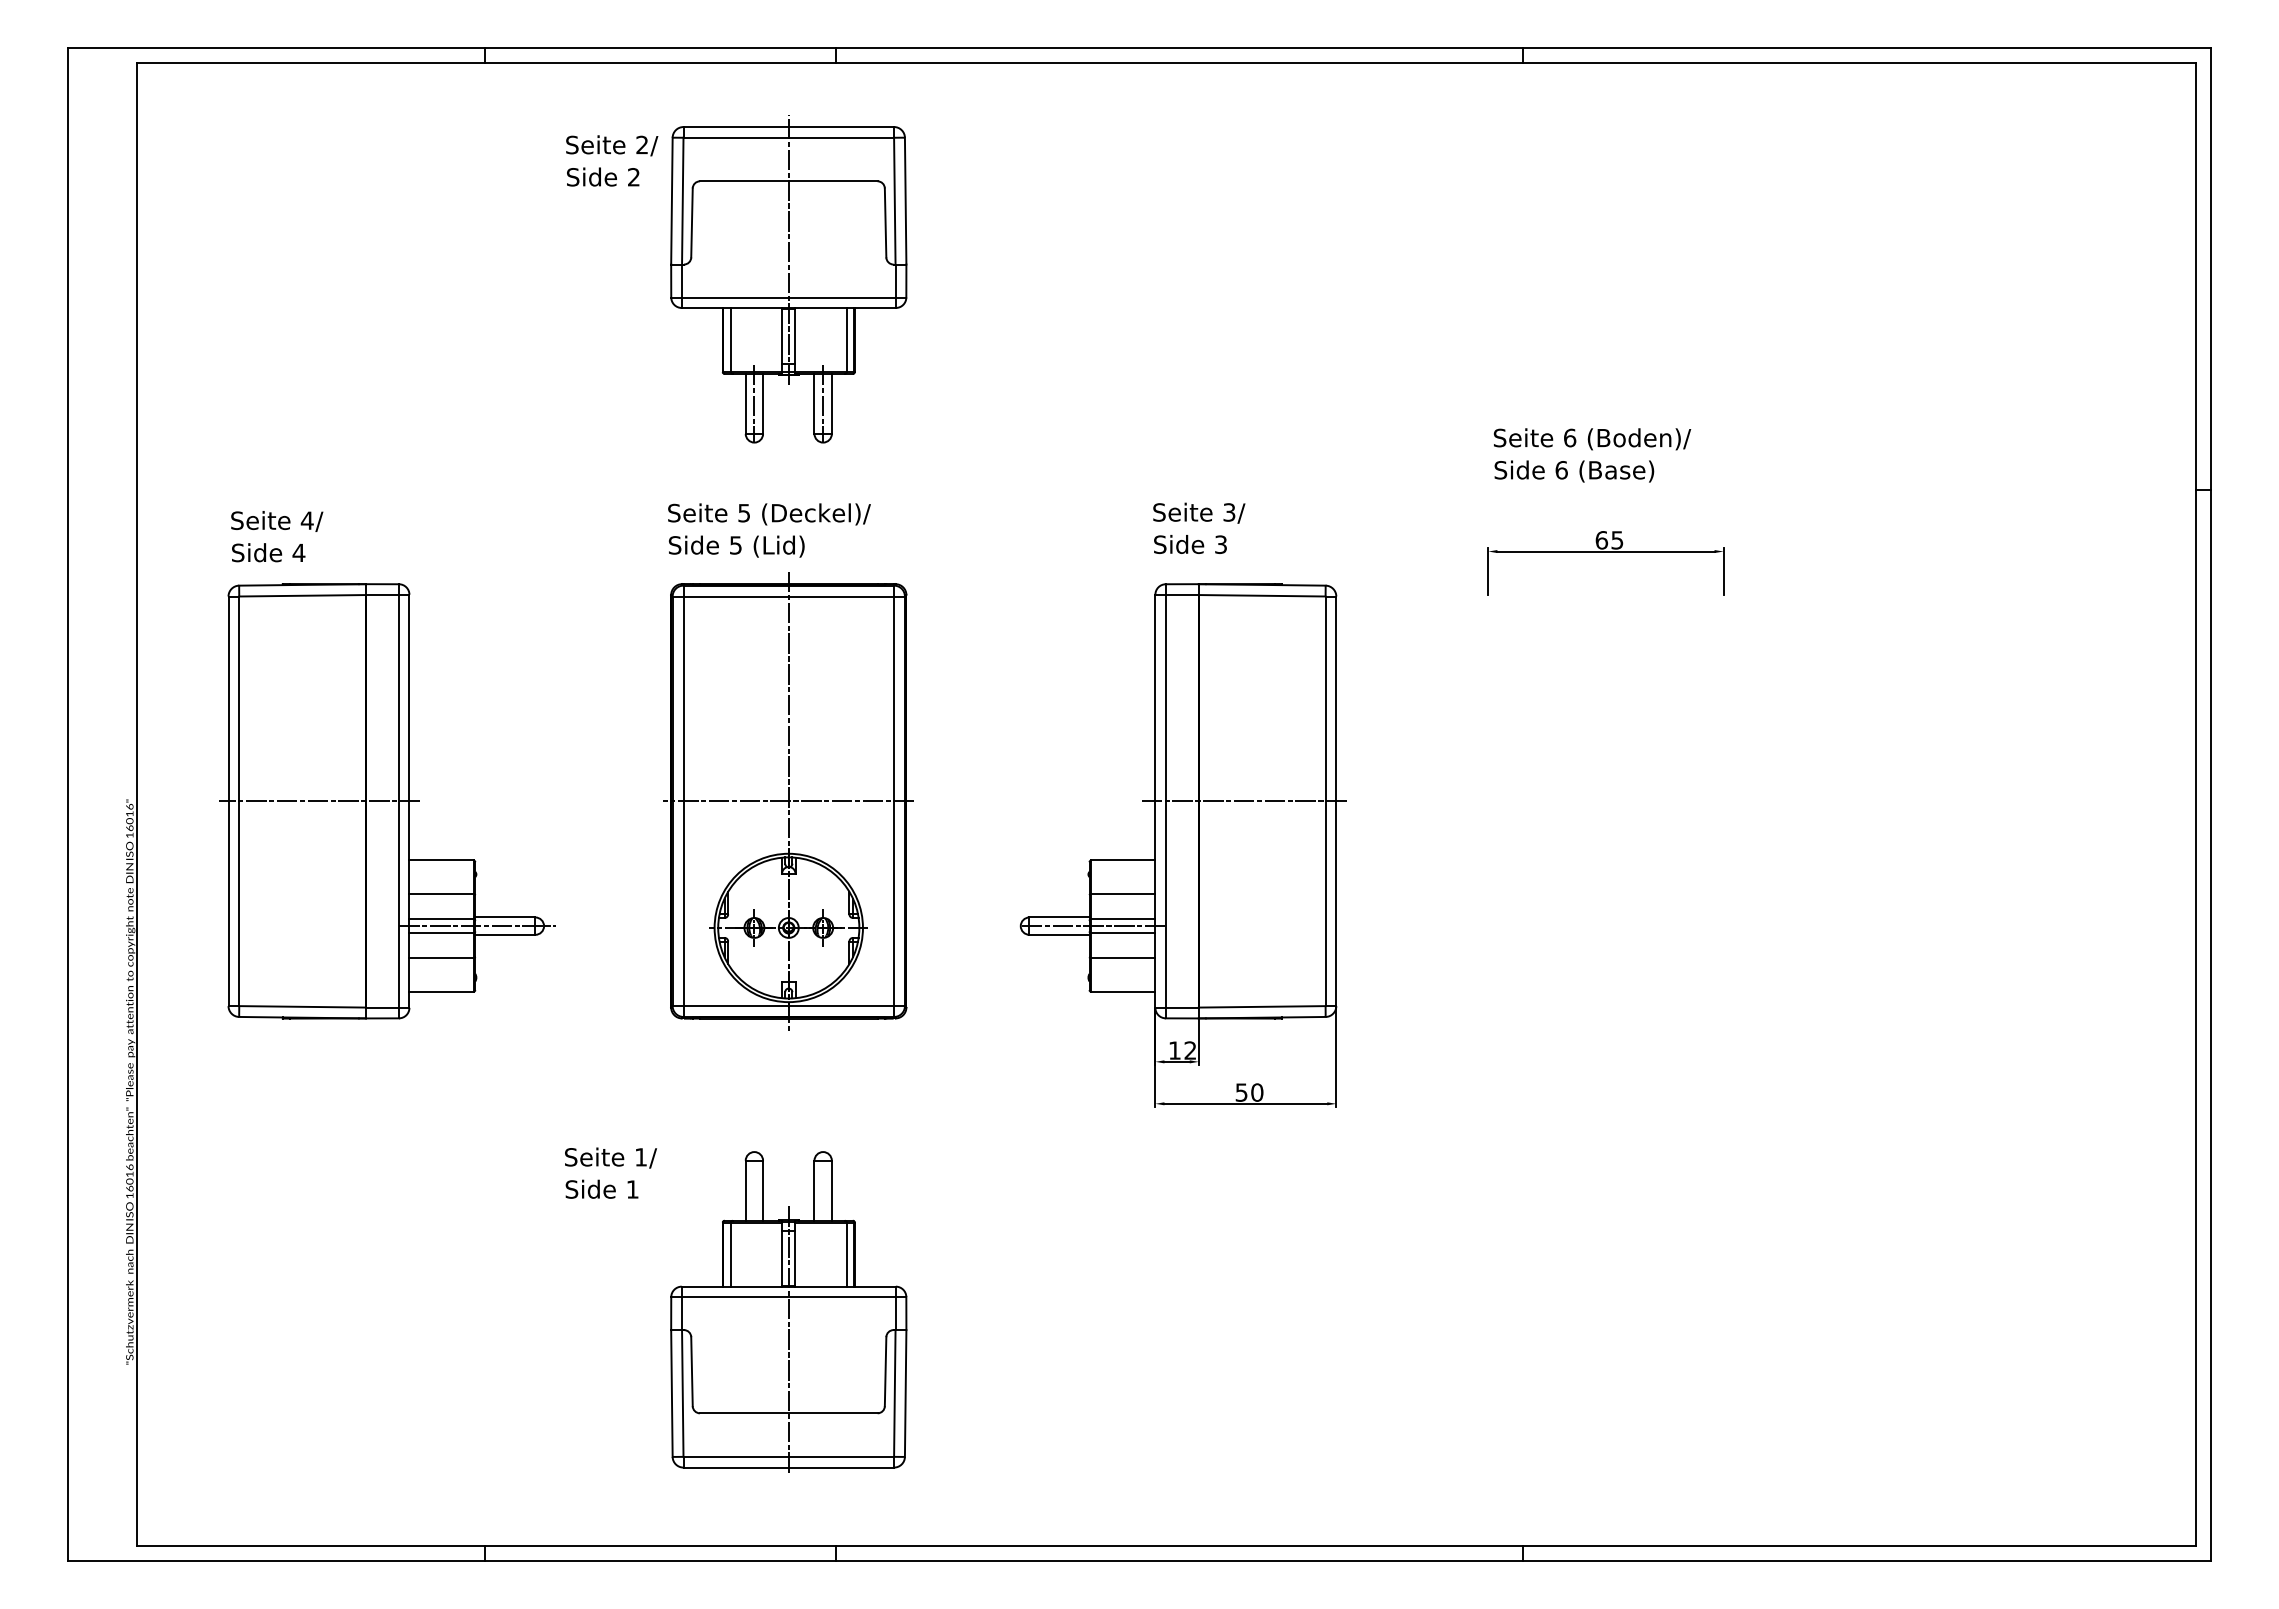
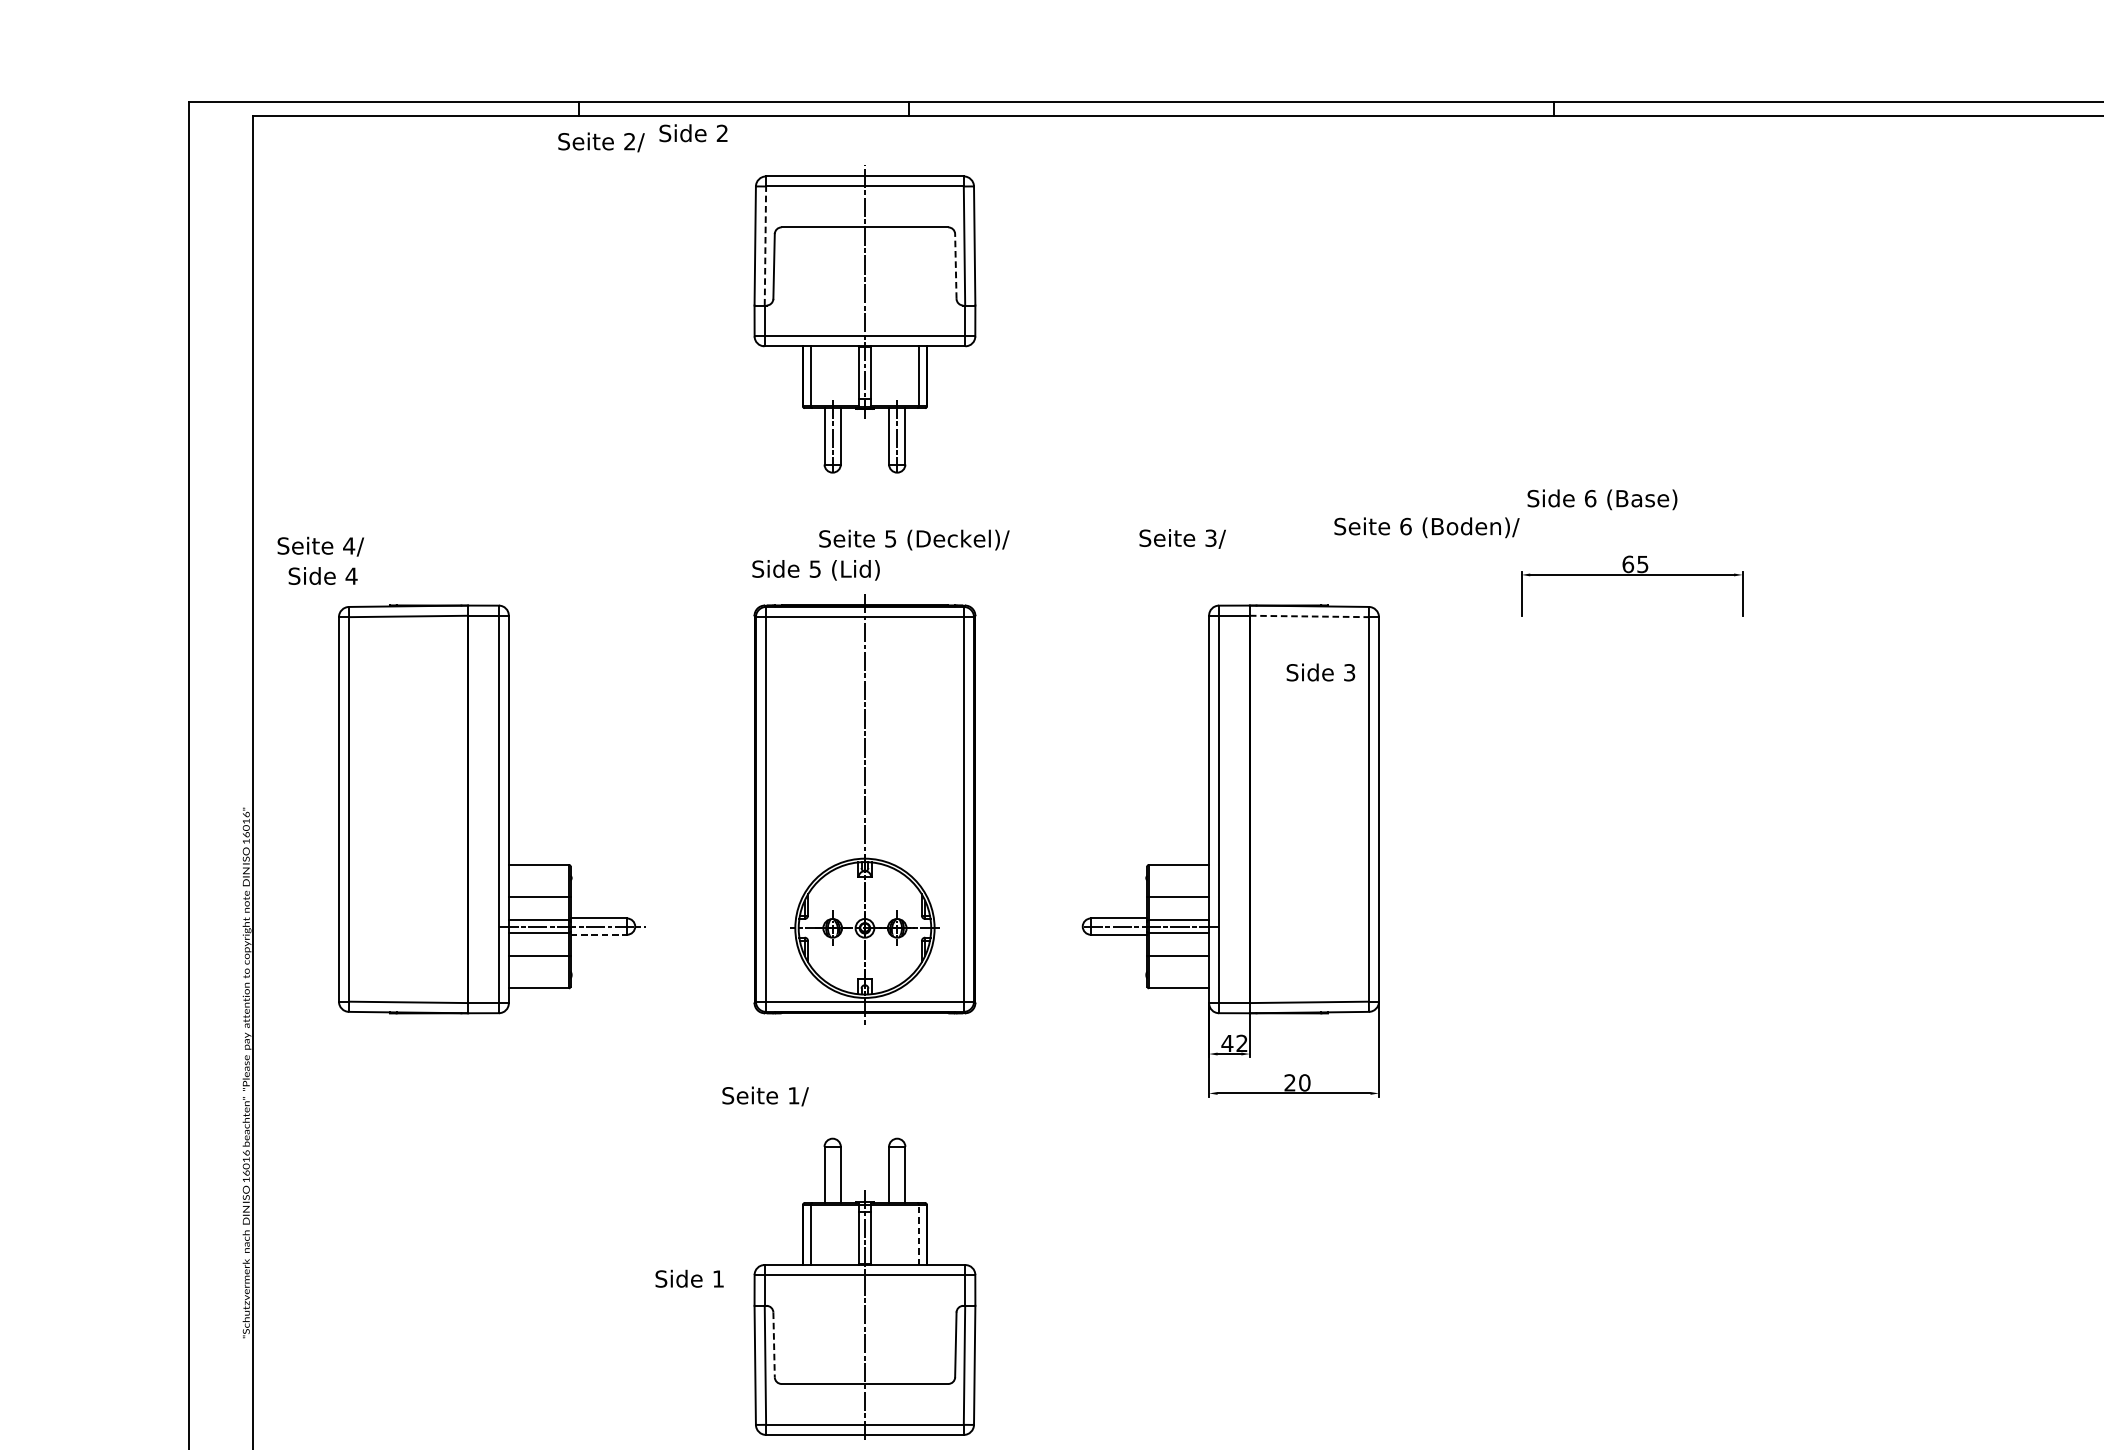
text: (612, 145) -> (601, 142), moved
text: (603, 176) -> (693, 132), moved
line: (682, 200) -> (765, 245), solid -> dashed
line: (885, 222) -> (955, 266), solid -> dashed
text: (1592, 439) -> (1427, 527), moved
text: (1199, 512) -> (1182, 538), moved
text: (769, 514) -> (914, 540), moved
text: (277, 521) -> (321, 546), moved
text: (1190, 544) -> (1320, 672), moved
text: (268, 552) -> (323, 575), moved
line: (1262, 595) -> (1309, 616), solid -> dashed
line: (319, 801) -> (424, 809), removed
line: (788, 801) -> (864, 809), removed
line: (1244, 801) -> (1292, 809), removed
line: (505, 934) -> (599, 934), solid -> dashed
text: (1174, 1050) -> (1227, 1043), 12 -> 42
text: (1241, 1092) -> (1289, 1082), 50 -> 20
text: (610, 1157) -> (765, 1095), moved
text: (601, 1188) -> (689, 1278), moved
line: (846, 1254) -> (919, 1234), solid -> dashed
line: (692, 1371) -> (774, 1344), solid -> dashed

